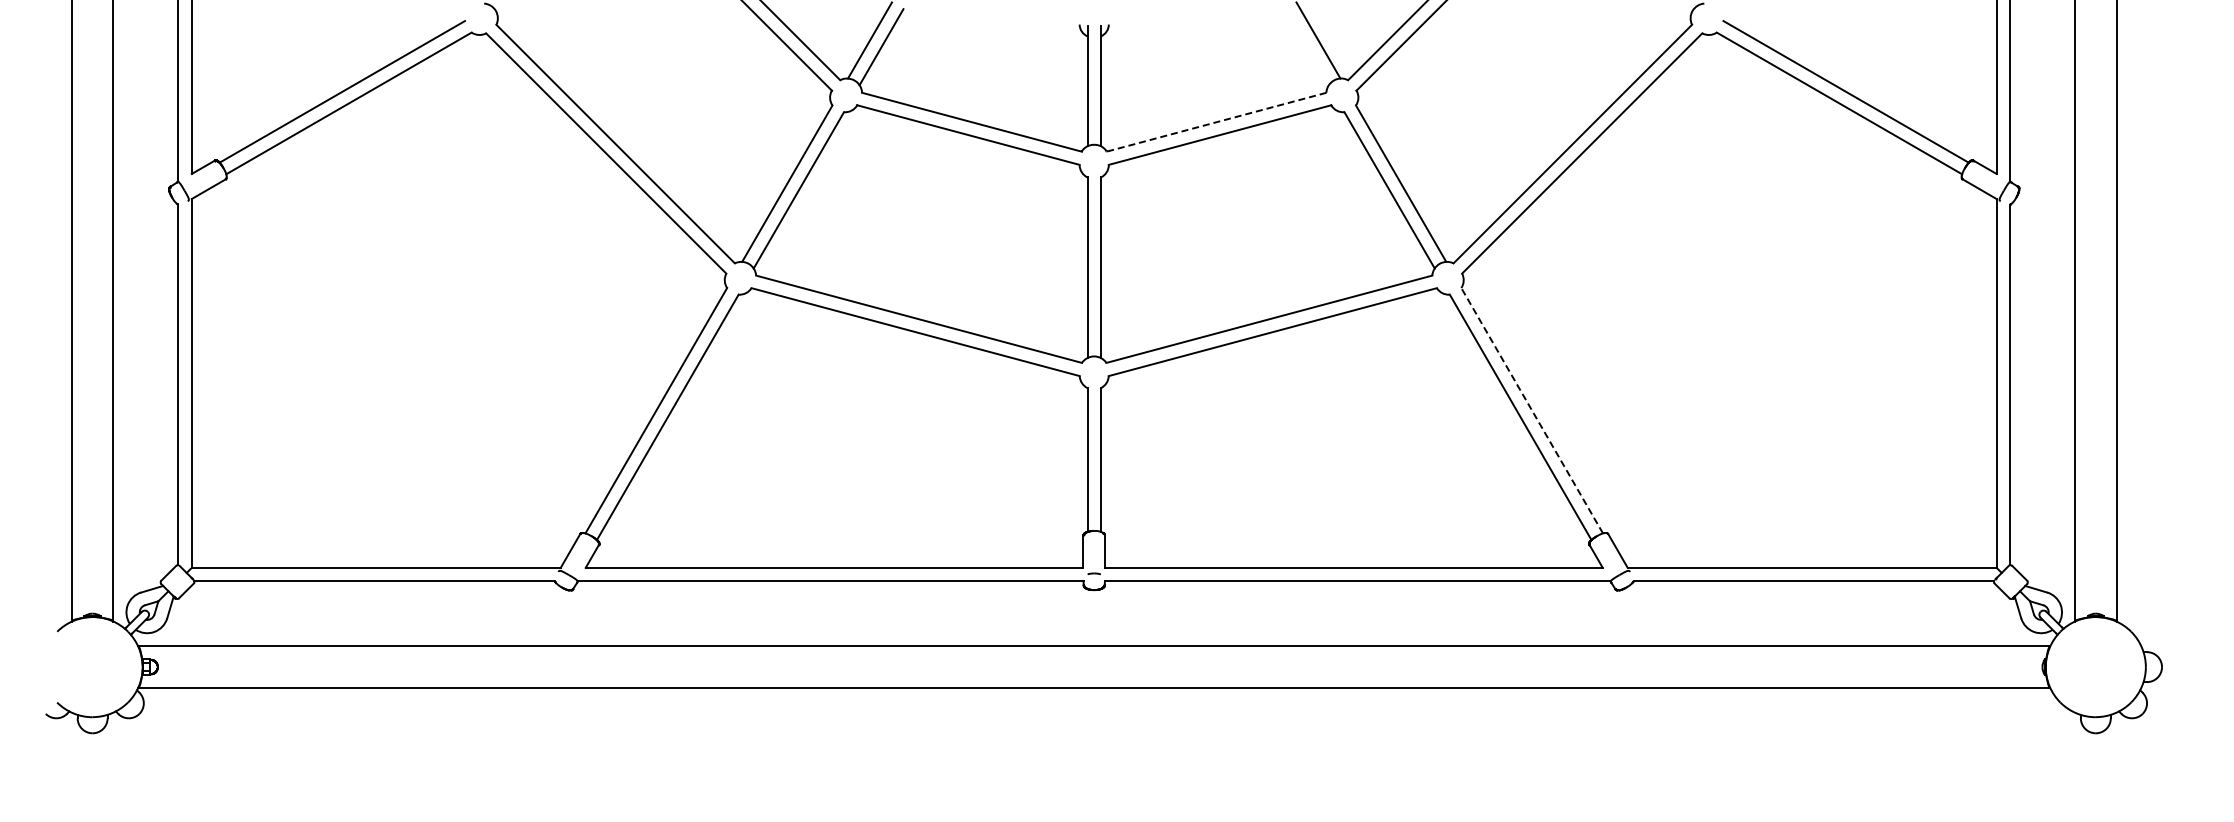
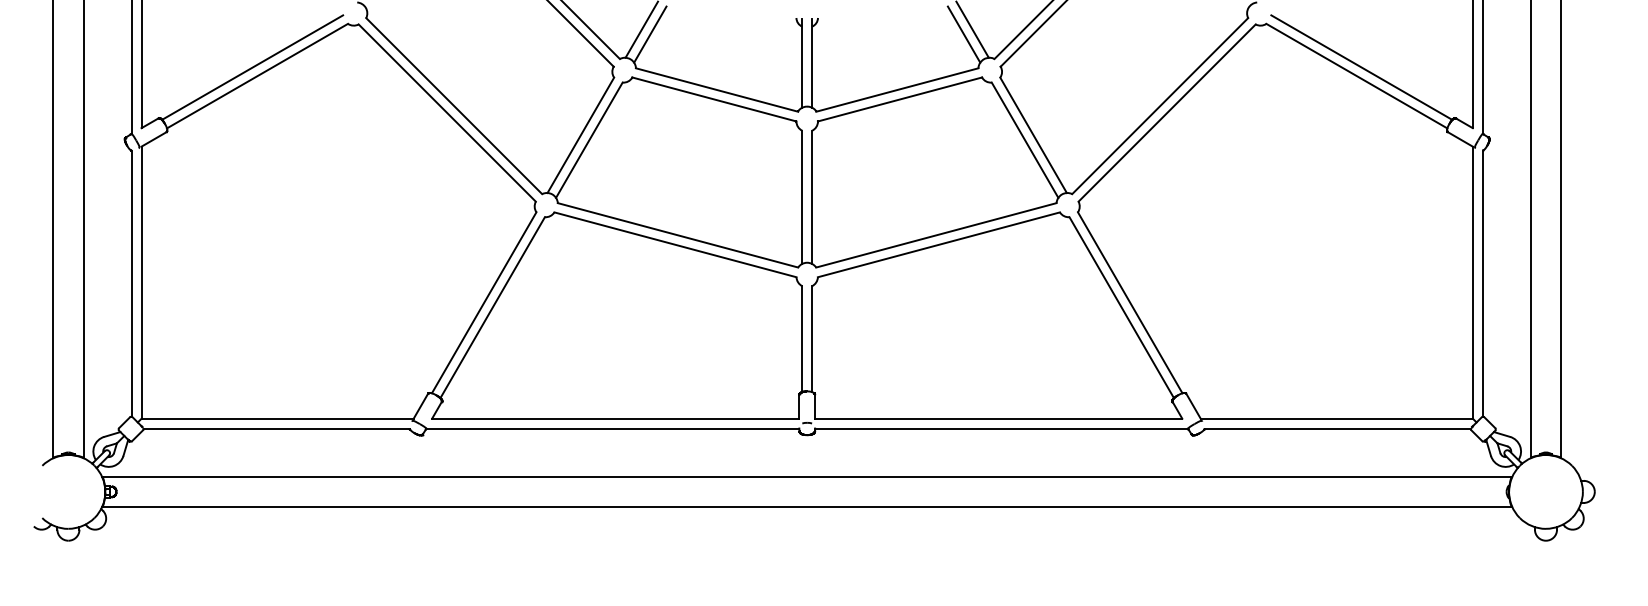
line: (1306, 47) -> (963, 34), added
line: (1216, 122) -> (897, 90), dashed -> solid
line: (1532, 410) -> (1130, 302), dashed -> solid

